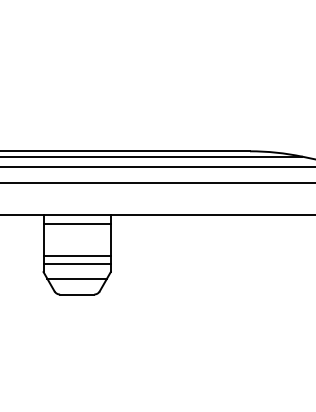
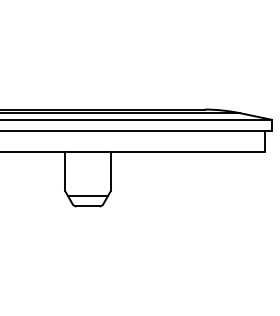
line: (76, 223) -> (87, 158), removed
line: (76, 256) -> (87, 180), removed
line: (76, 263) -> (87, 185), removed

